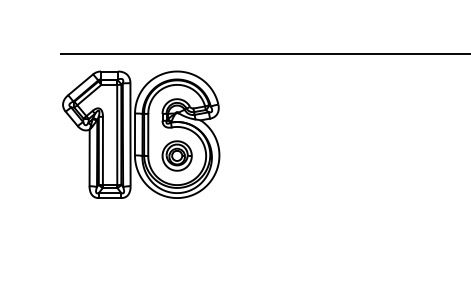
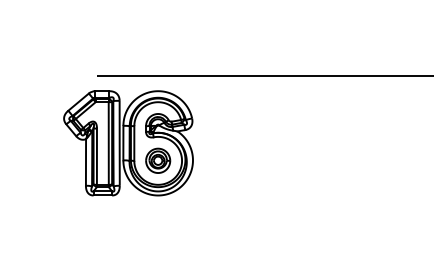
part: (141, 134) -> (128, 143), moved

